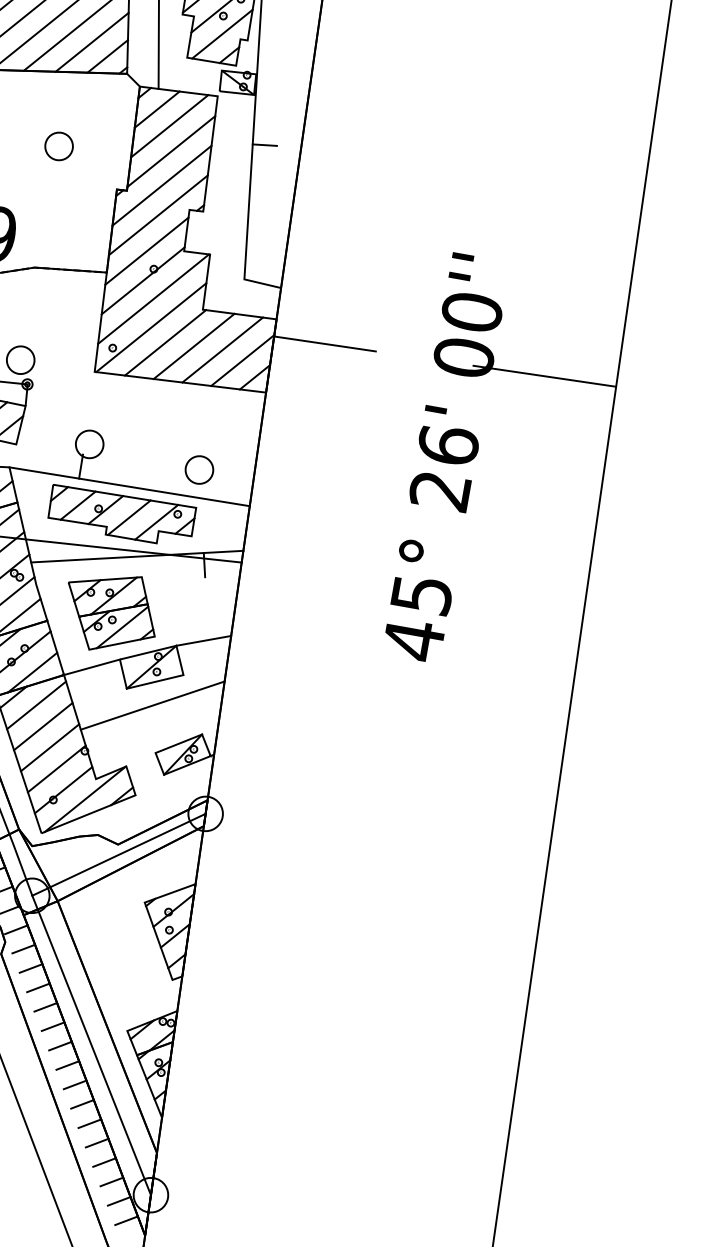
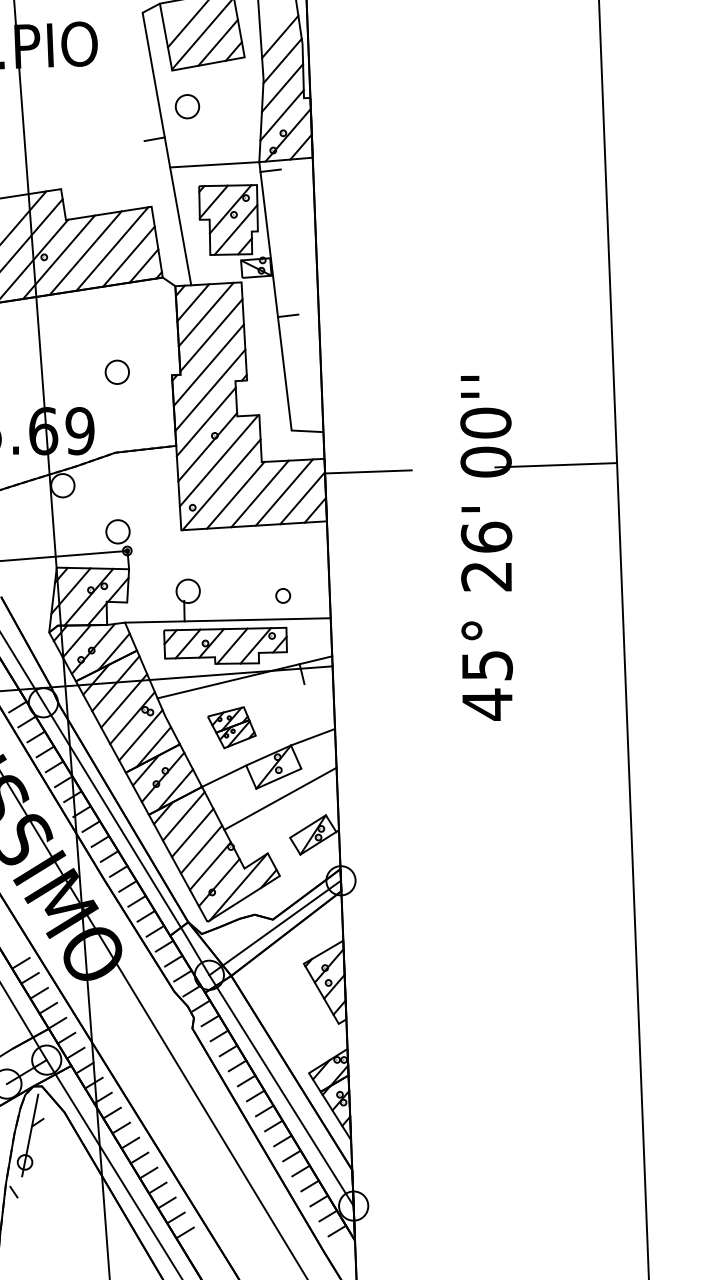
part: (58, 145) -> (116, 371), moved
part: (198, 469) -> (282, 595), size x0.6
part: (110, 612) -> (231, 727), size x0.6

